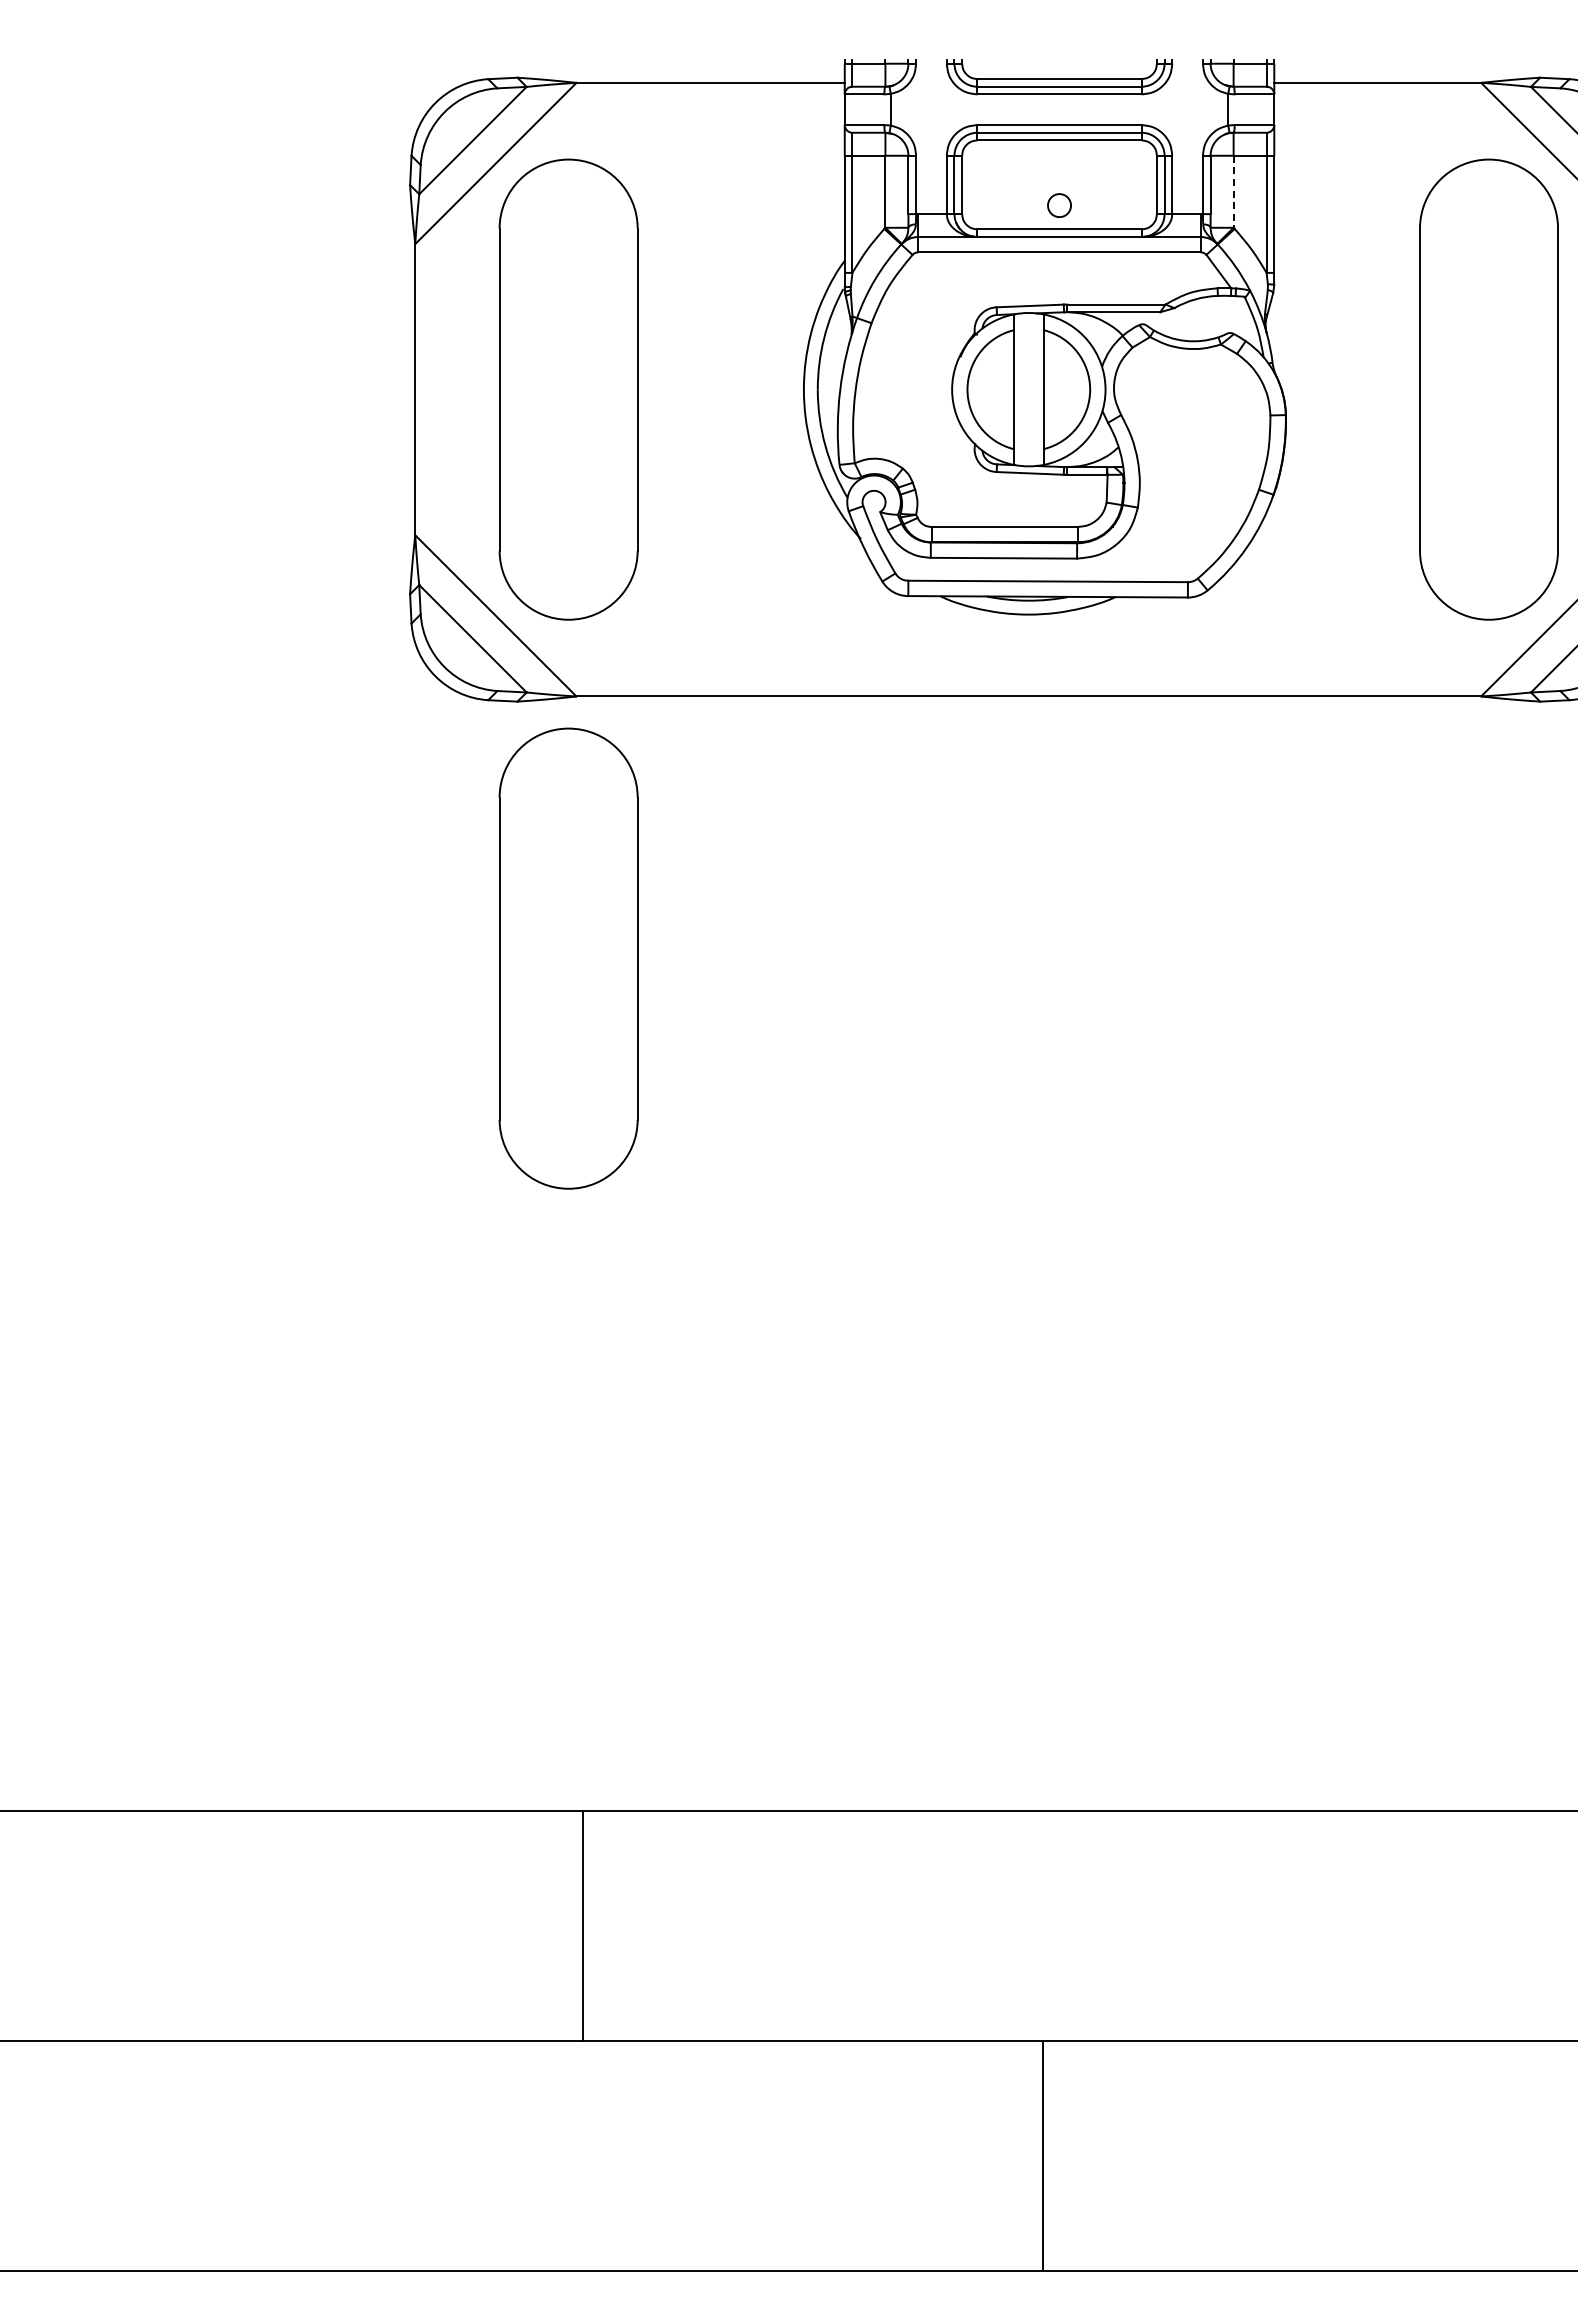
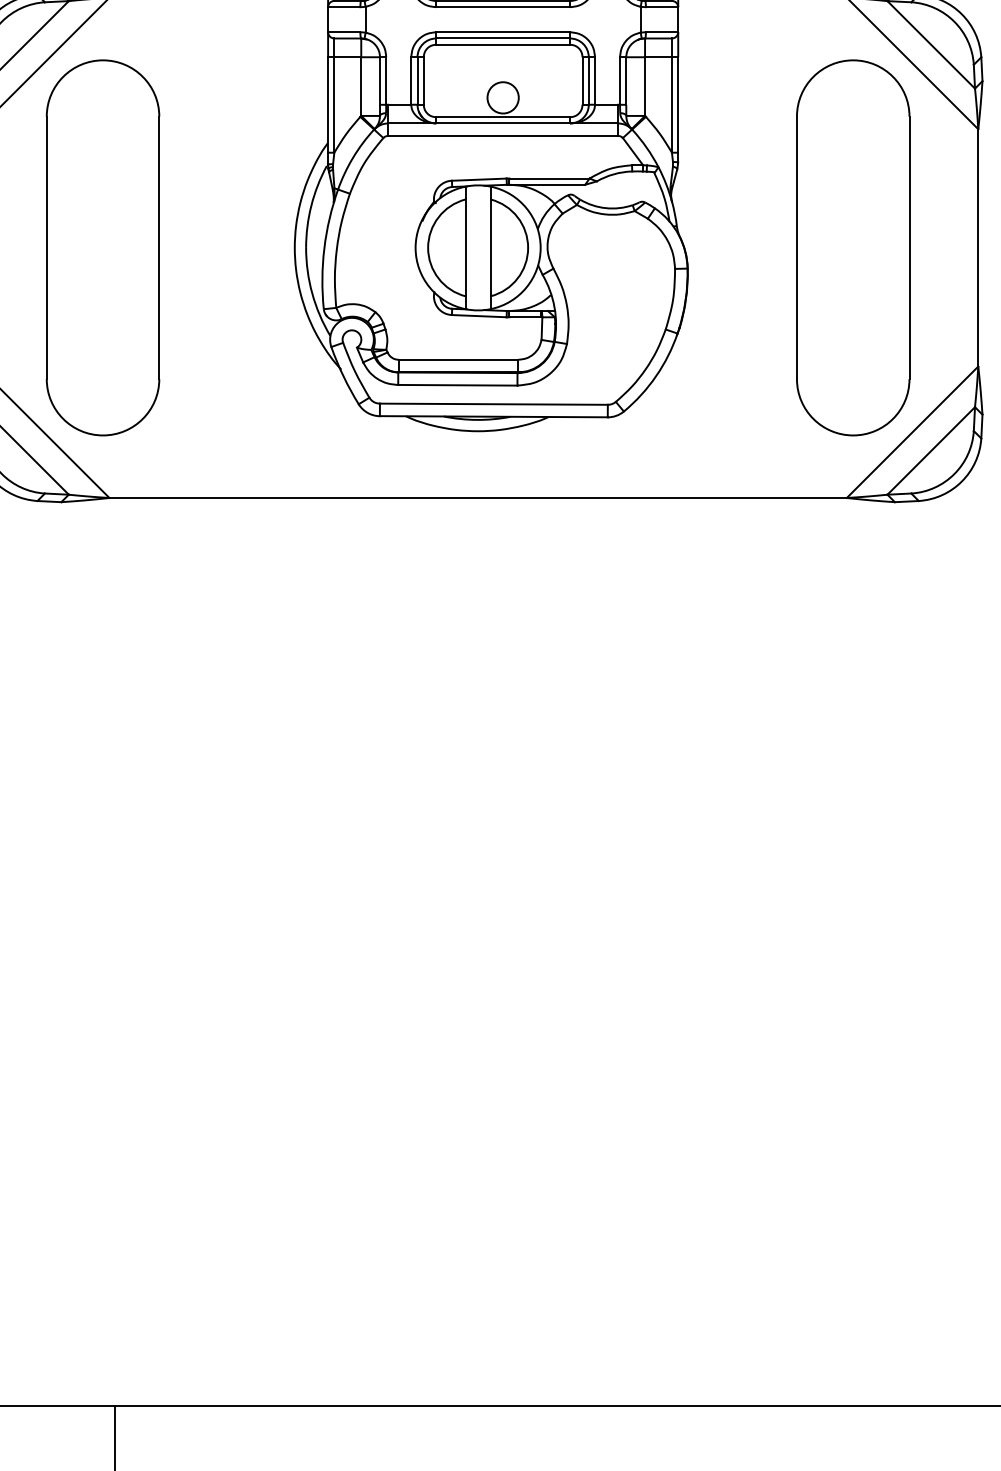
line: (1233, 192) -> (644, 87), dashed -> solid
circle: (1059, 205) -> (503, 97), size x1.67
part: (568, 958) -> (102, 711), removed

